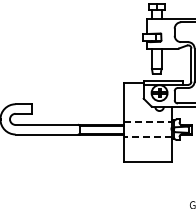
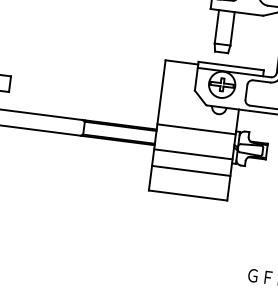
line: (147, 121) -> (196, 128), dashed -> solid
line: (147, 137) -> (193, 155), dashed -> solid
line: (147, 147) -> (190, 171), added

